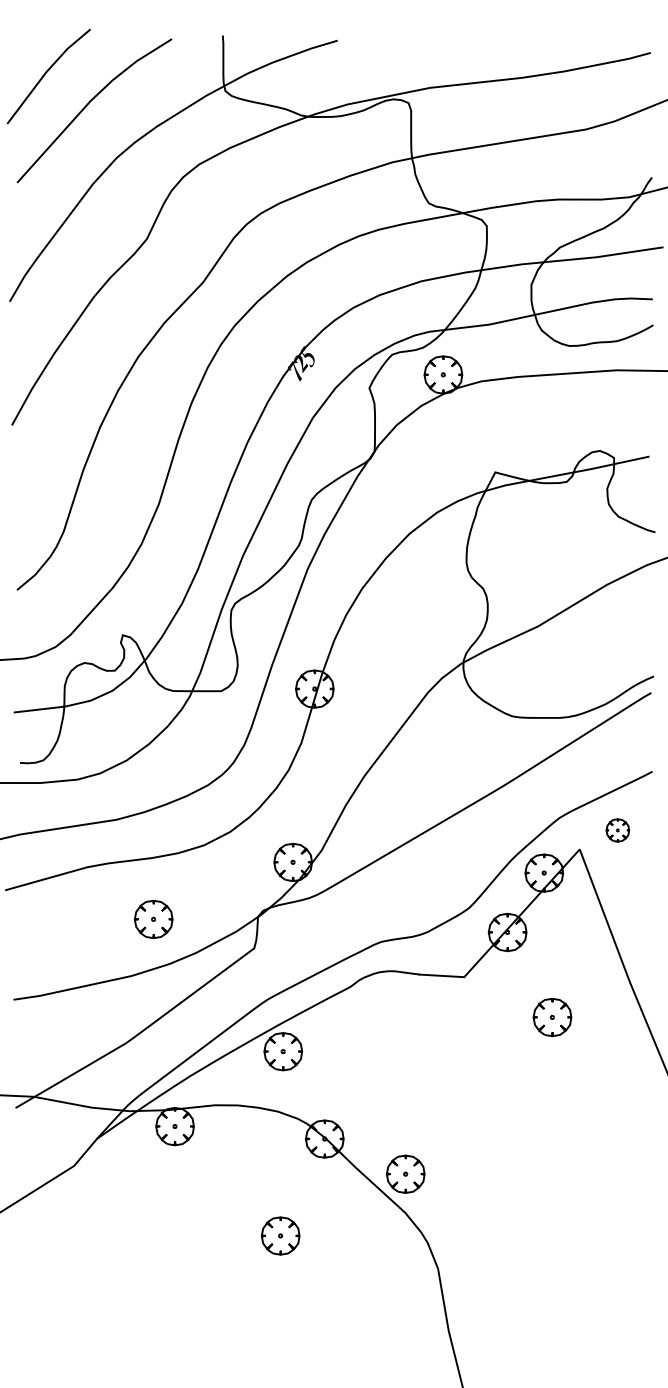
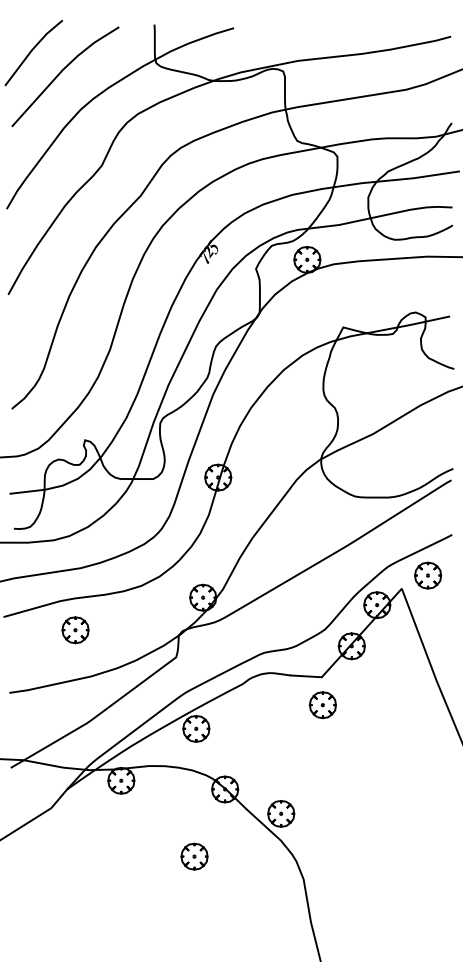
part: (618, 830) -> (428, 575), size x1.67
part: (153, 919) -> (75, 630), moved
part: (551, 1017) -> (322, 705), moved

